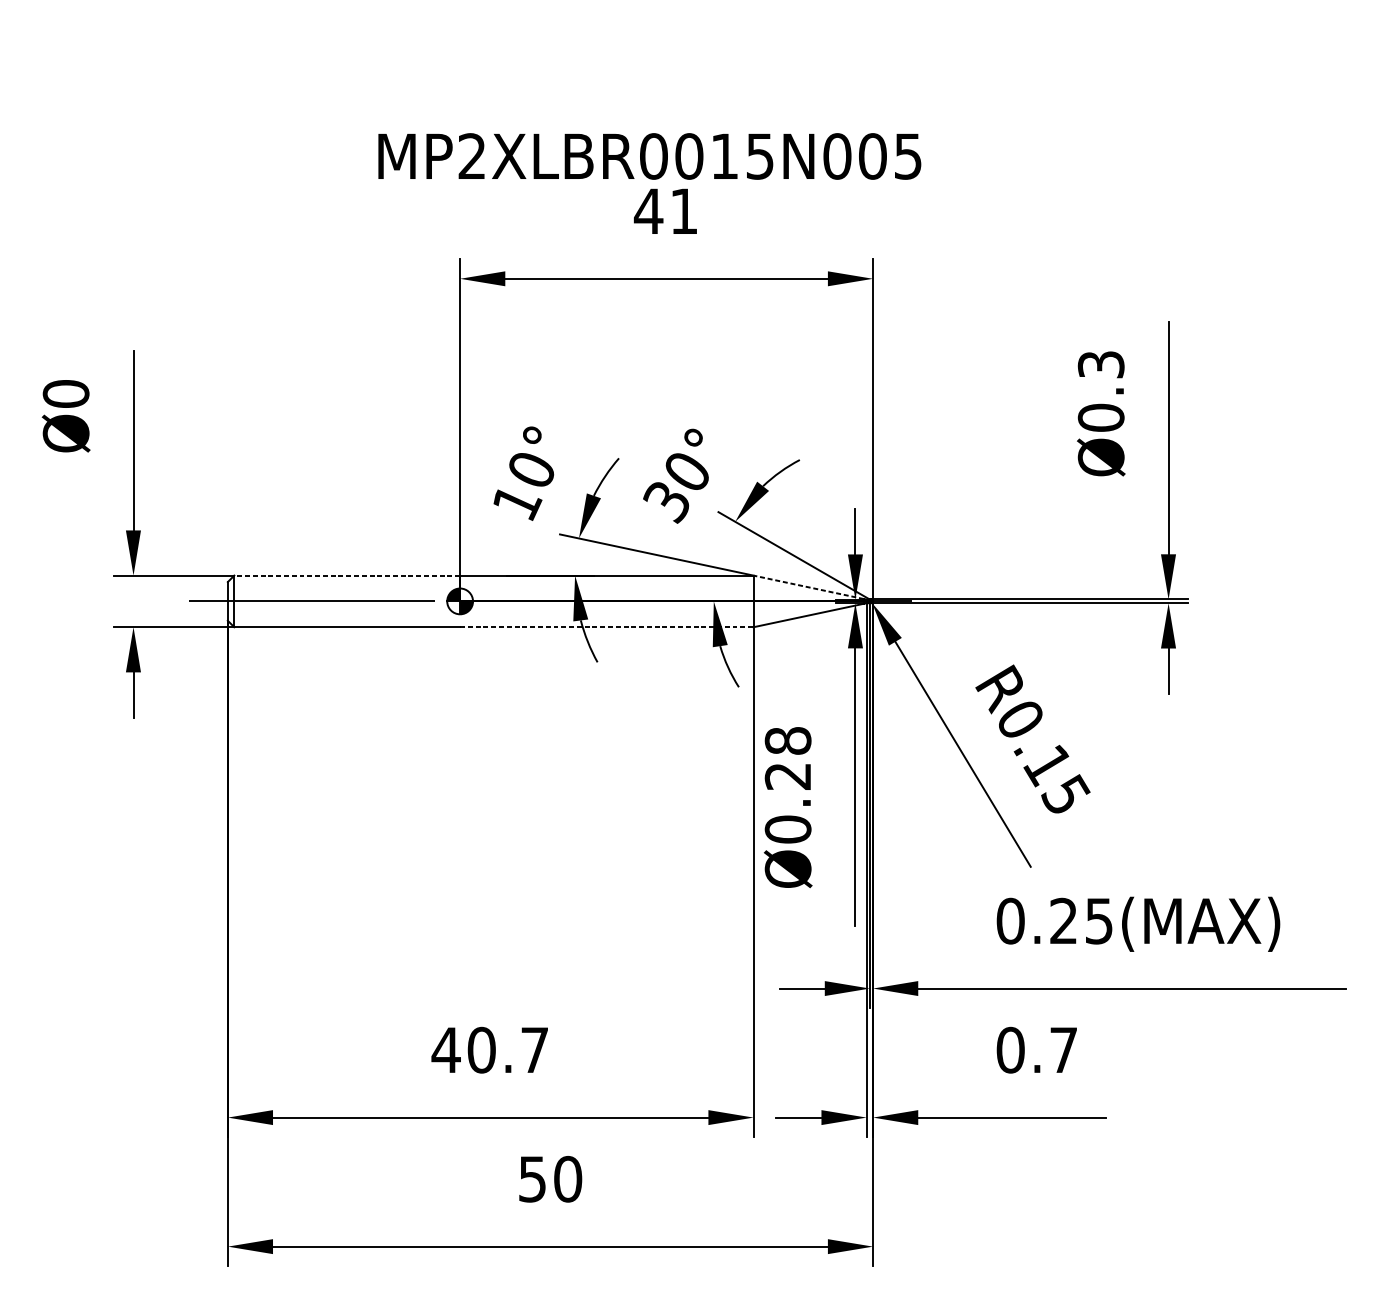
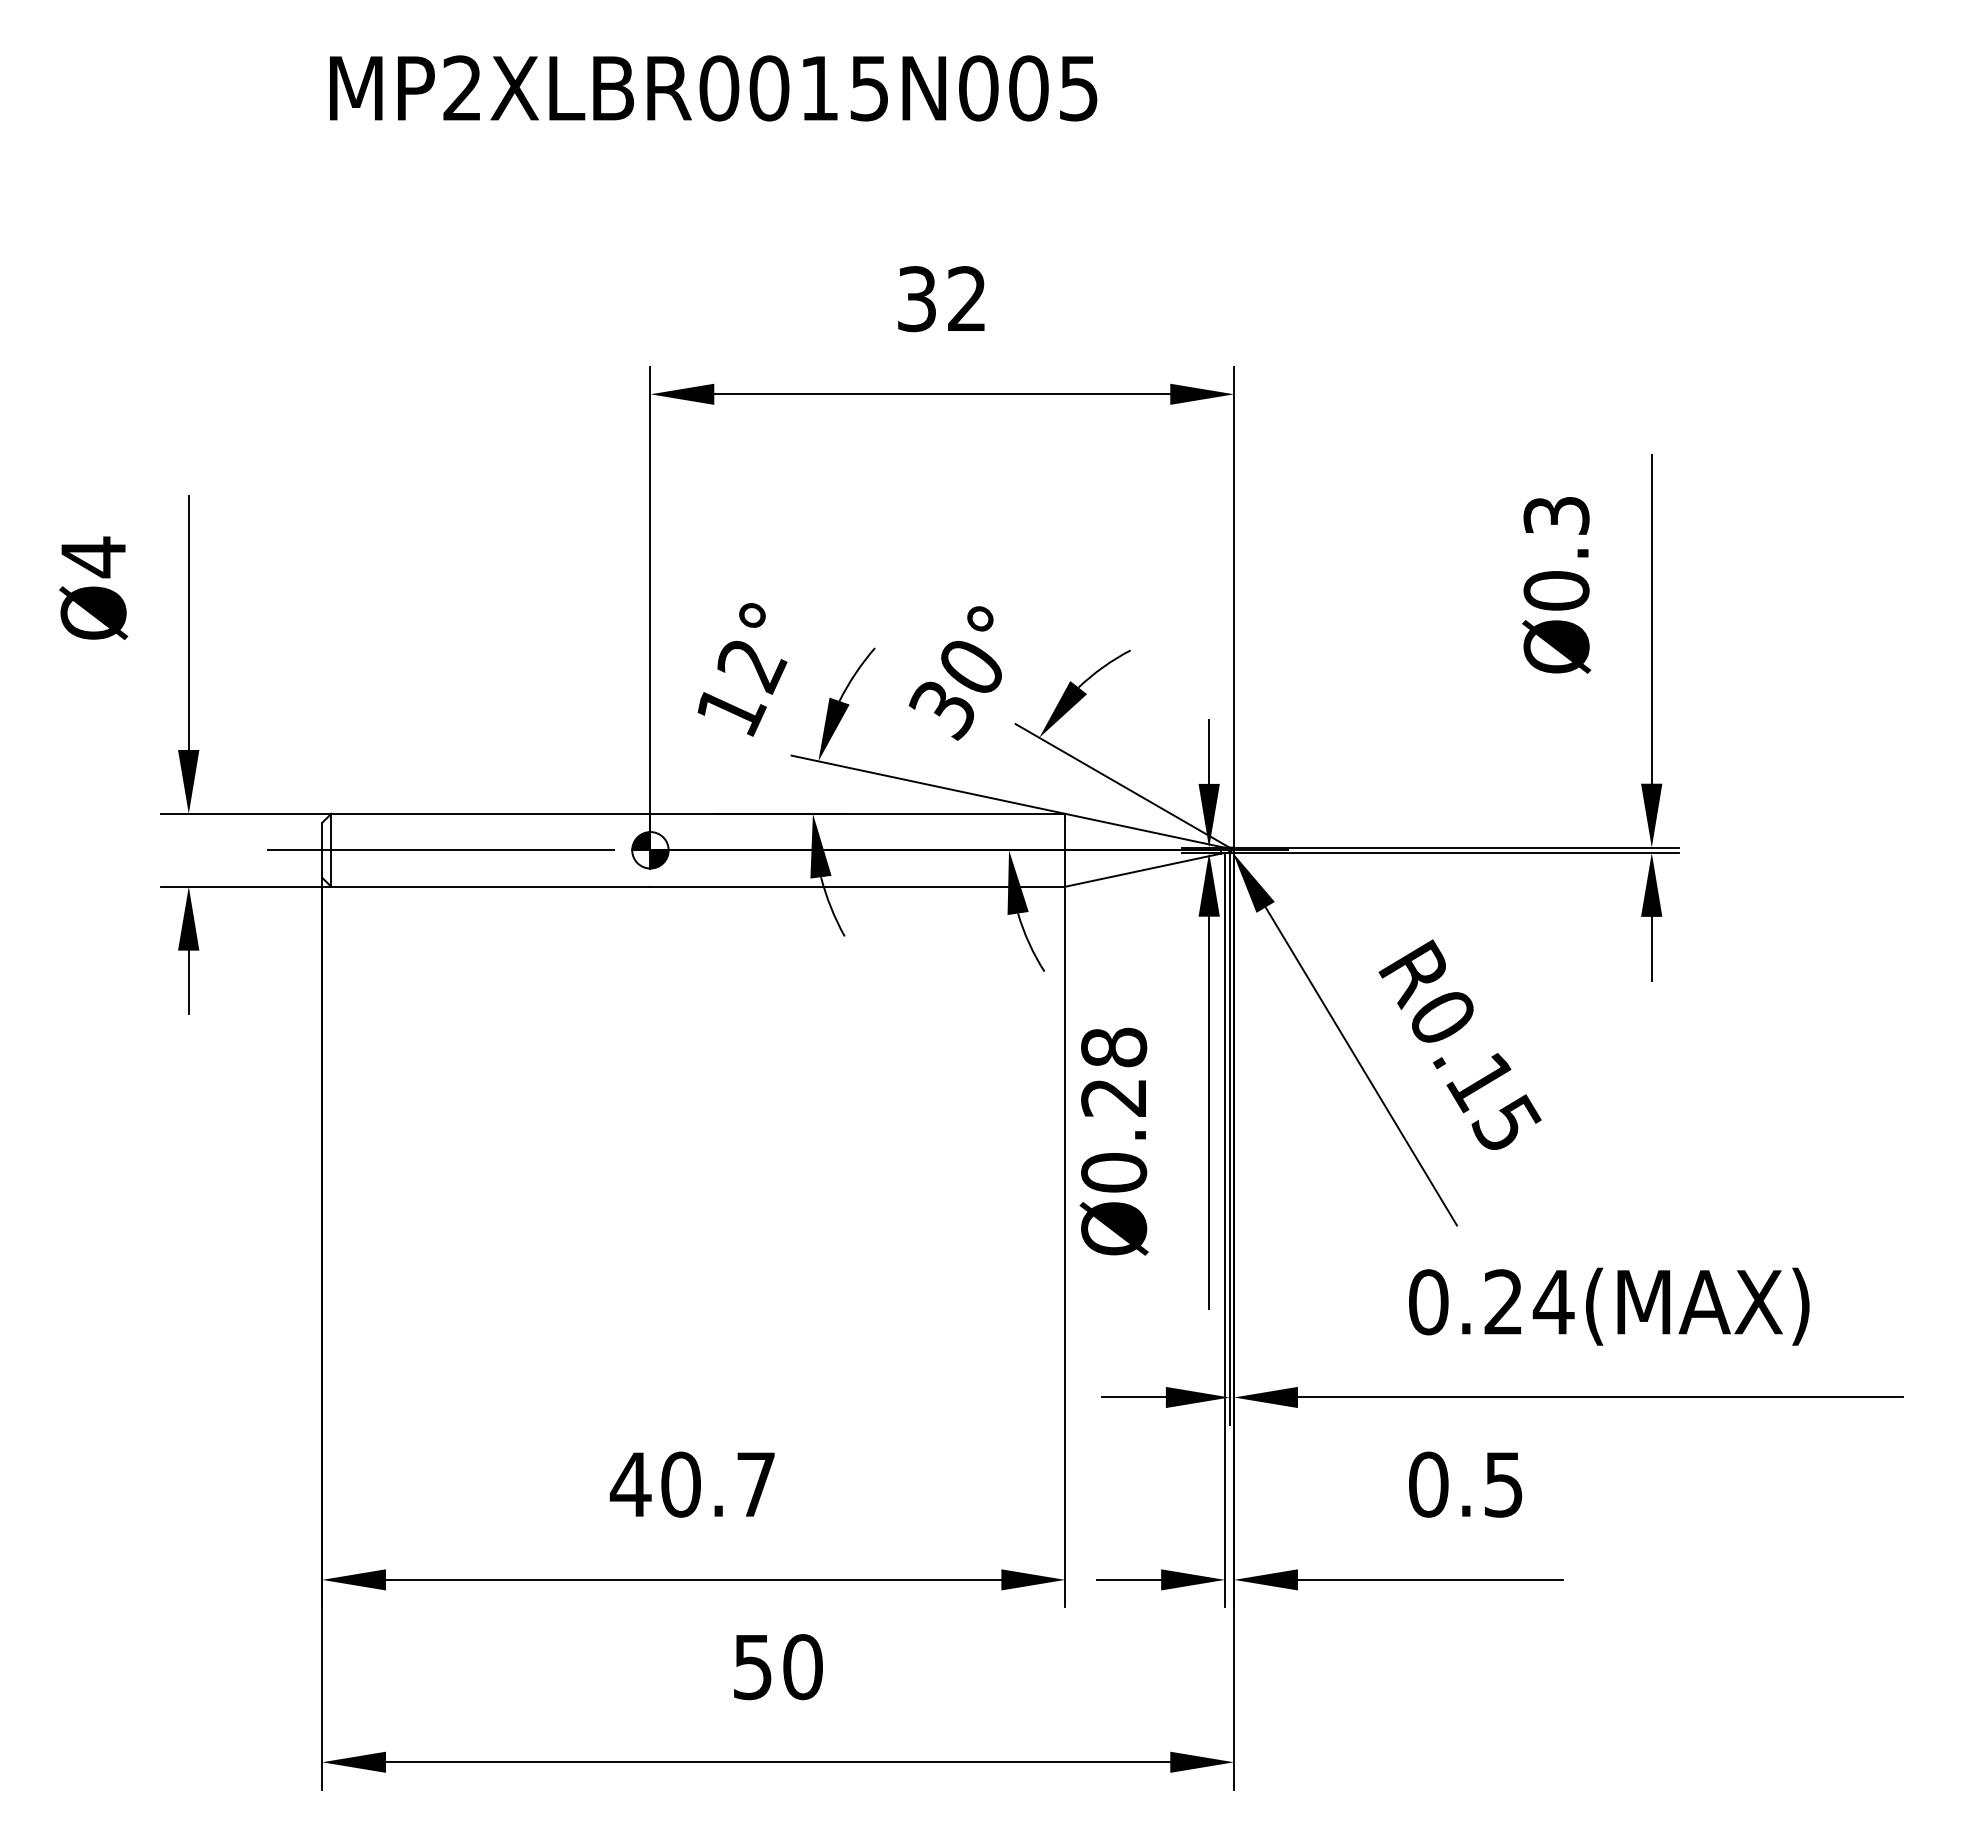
text: (649, 156) -> (713, 88), moved
text: (665, 211) -> (940, 299), 41 -> 32
text: (66, 394) -> (93, 557), Ø0 -> Ø4
text: (532, 472) -> (752, 667), 10° -> 12°
line: (346, 575) -> (490, 813), dashed -> solid
line: (808, 587) -> (1143, 830), dashed -> solid
line: (607, 627) -> (858, 886), dashed -> solid
text: (1099, 921) -> (1553, 1302), 0.25(MAX) -> 0.24(MAX)
text: (1063, 1050) -> (1503, 1484), 0.7 -> 0.5

